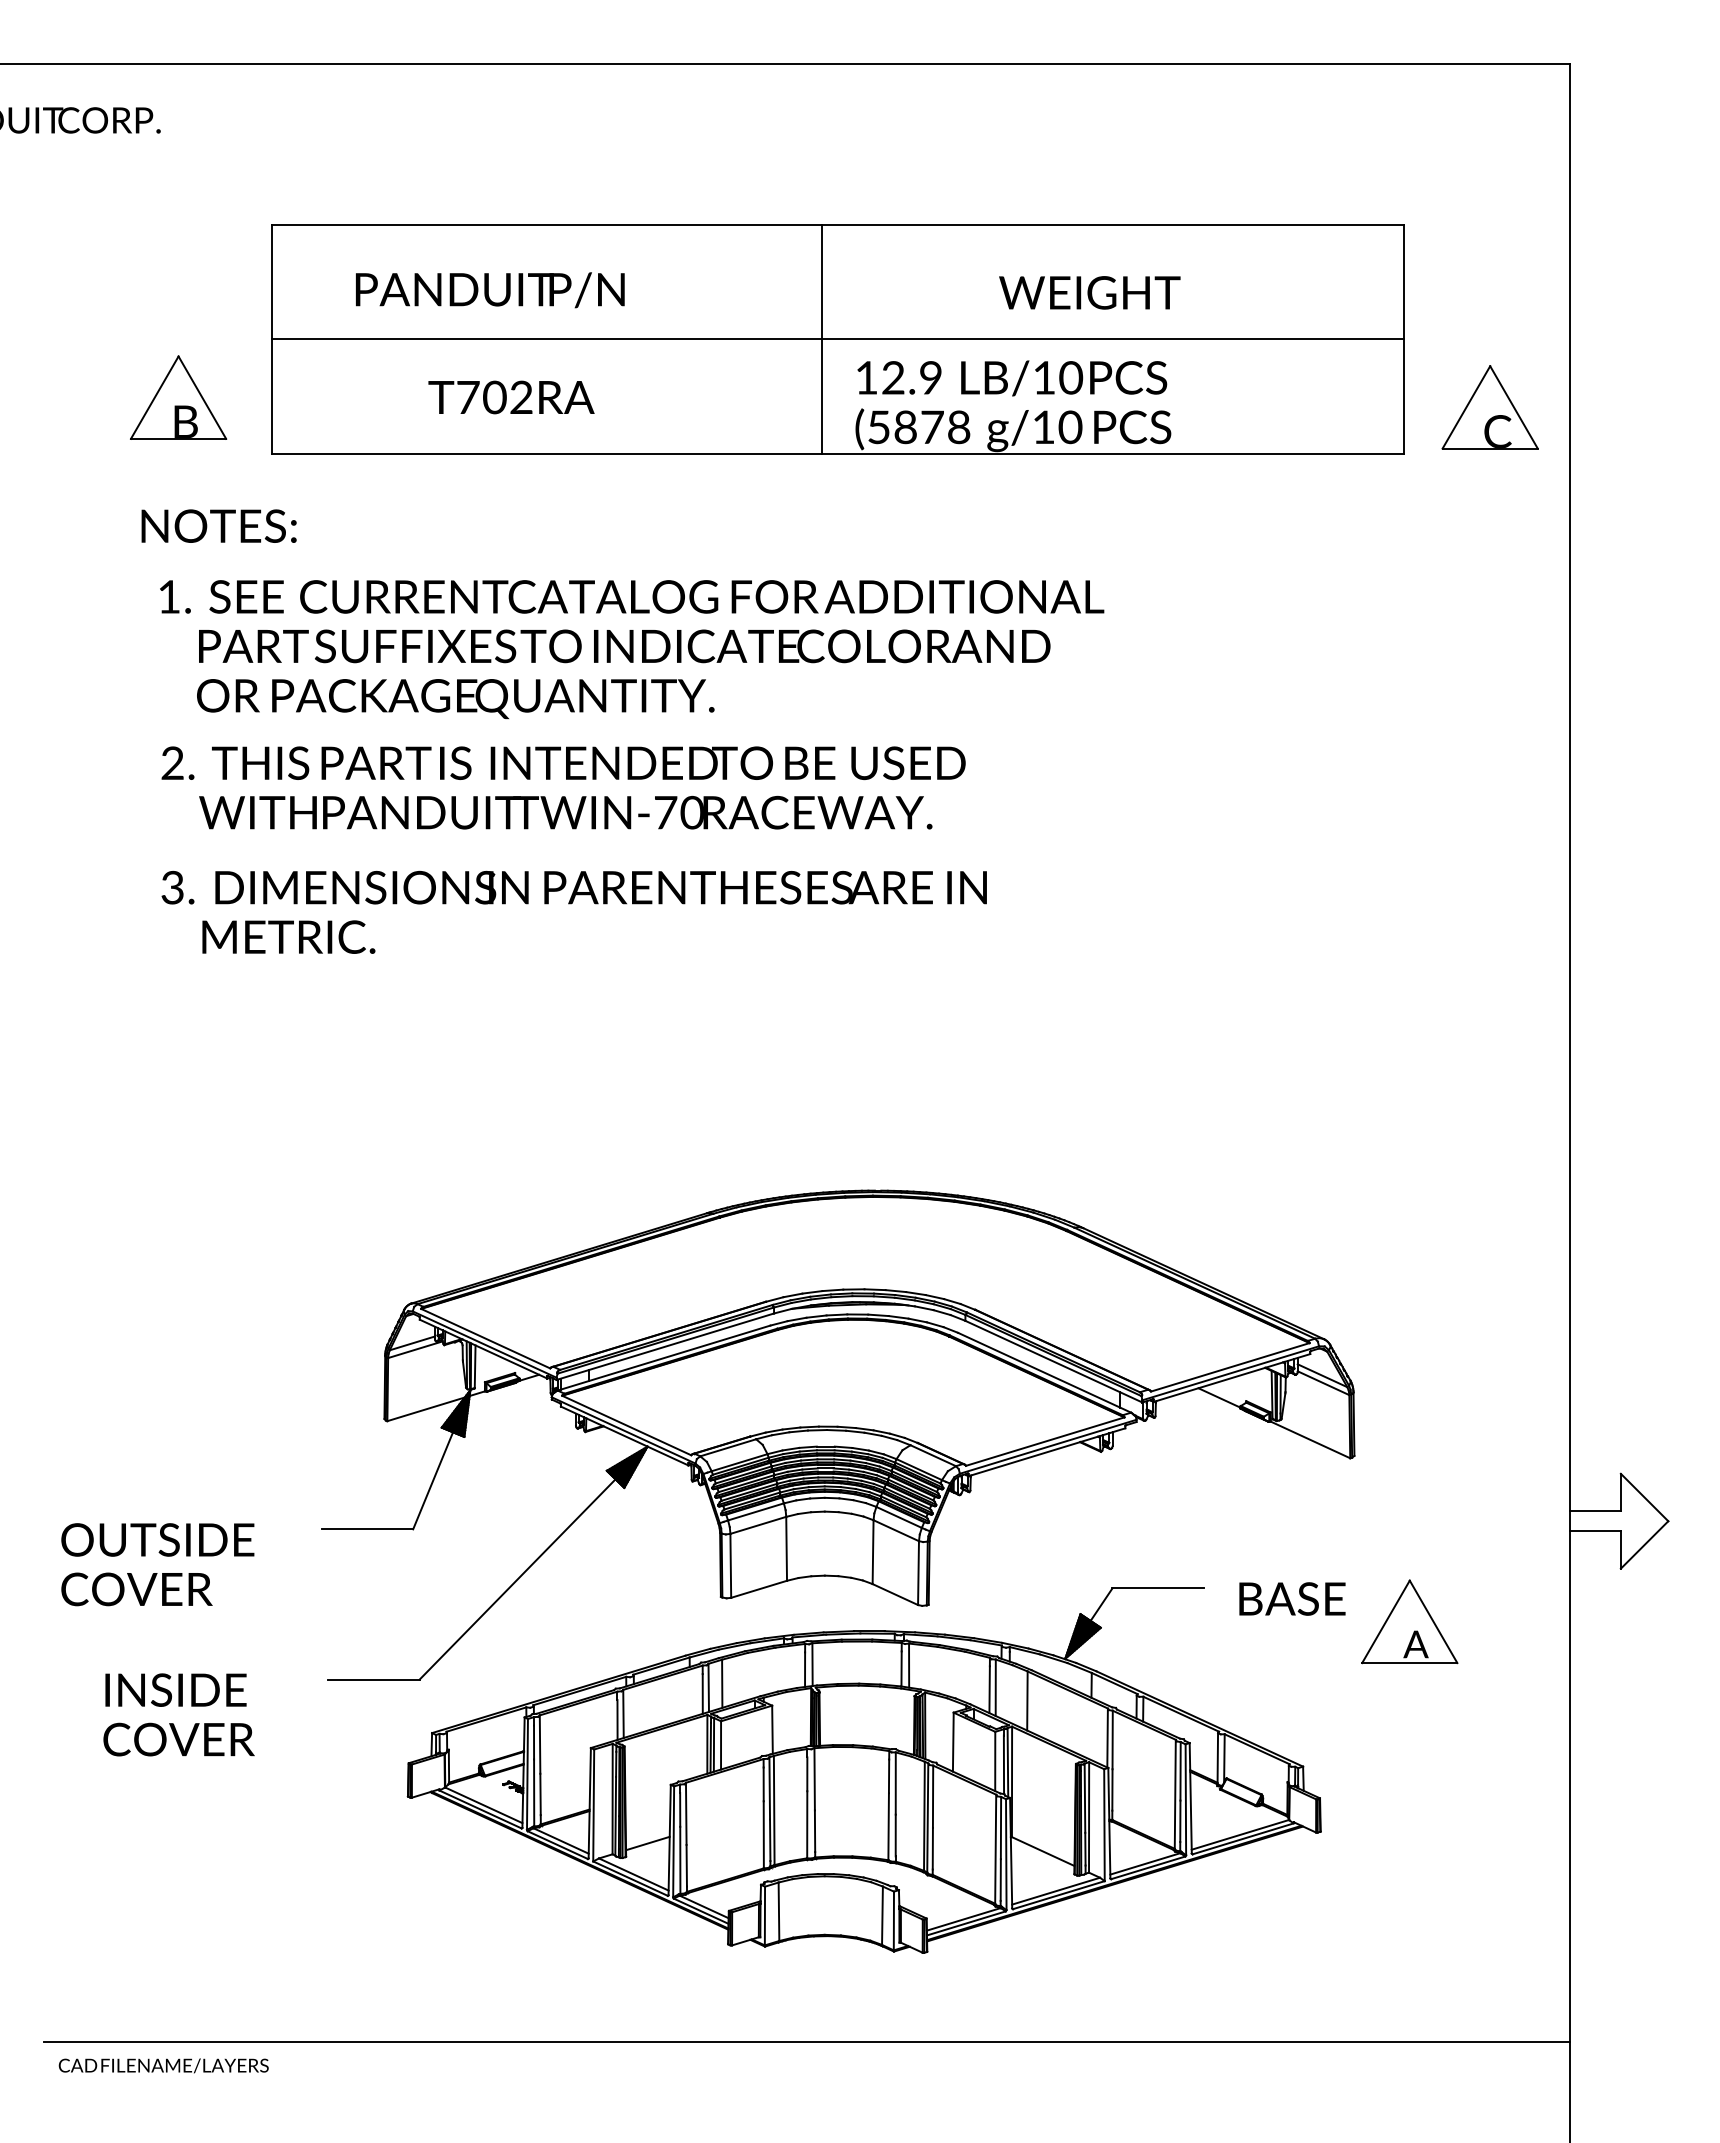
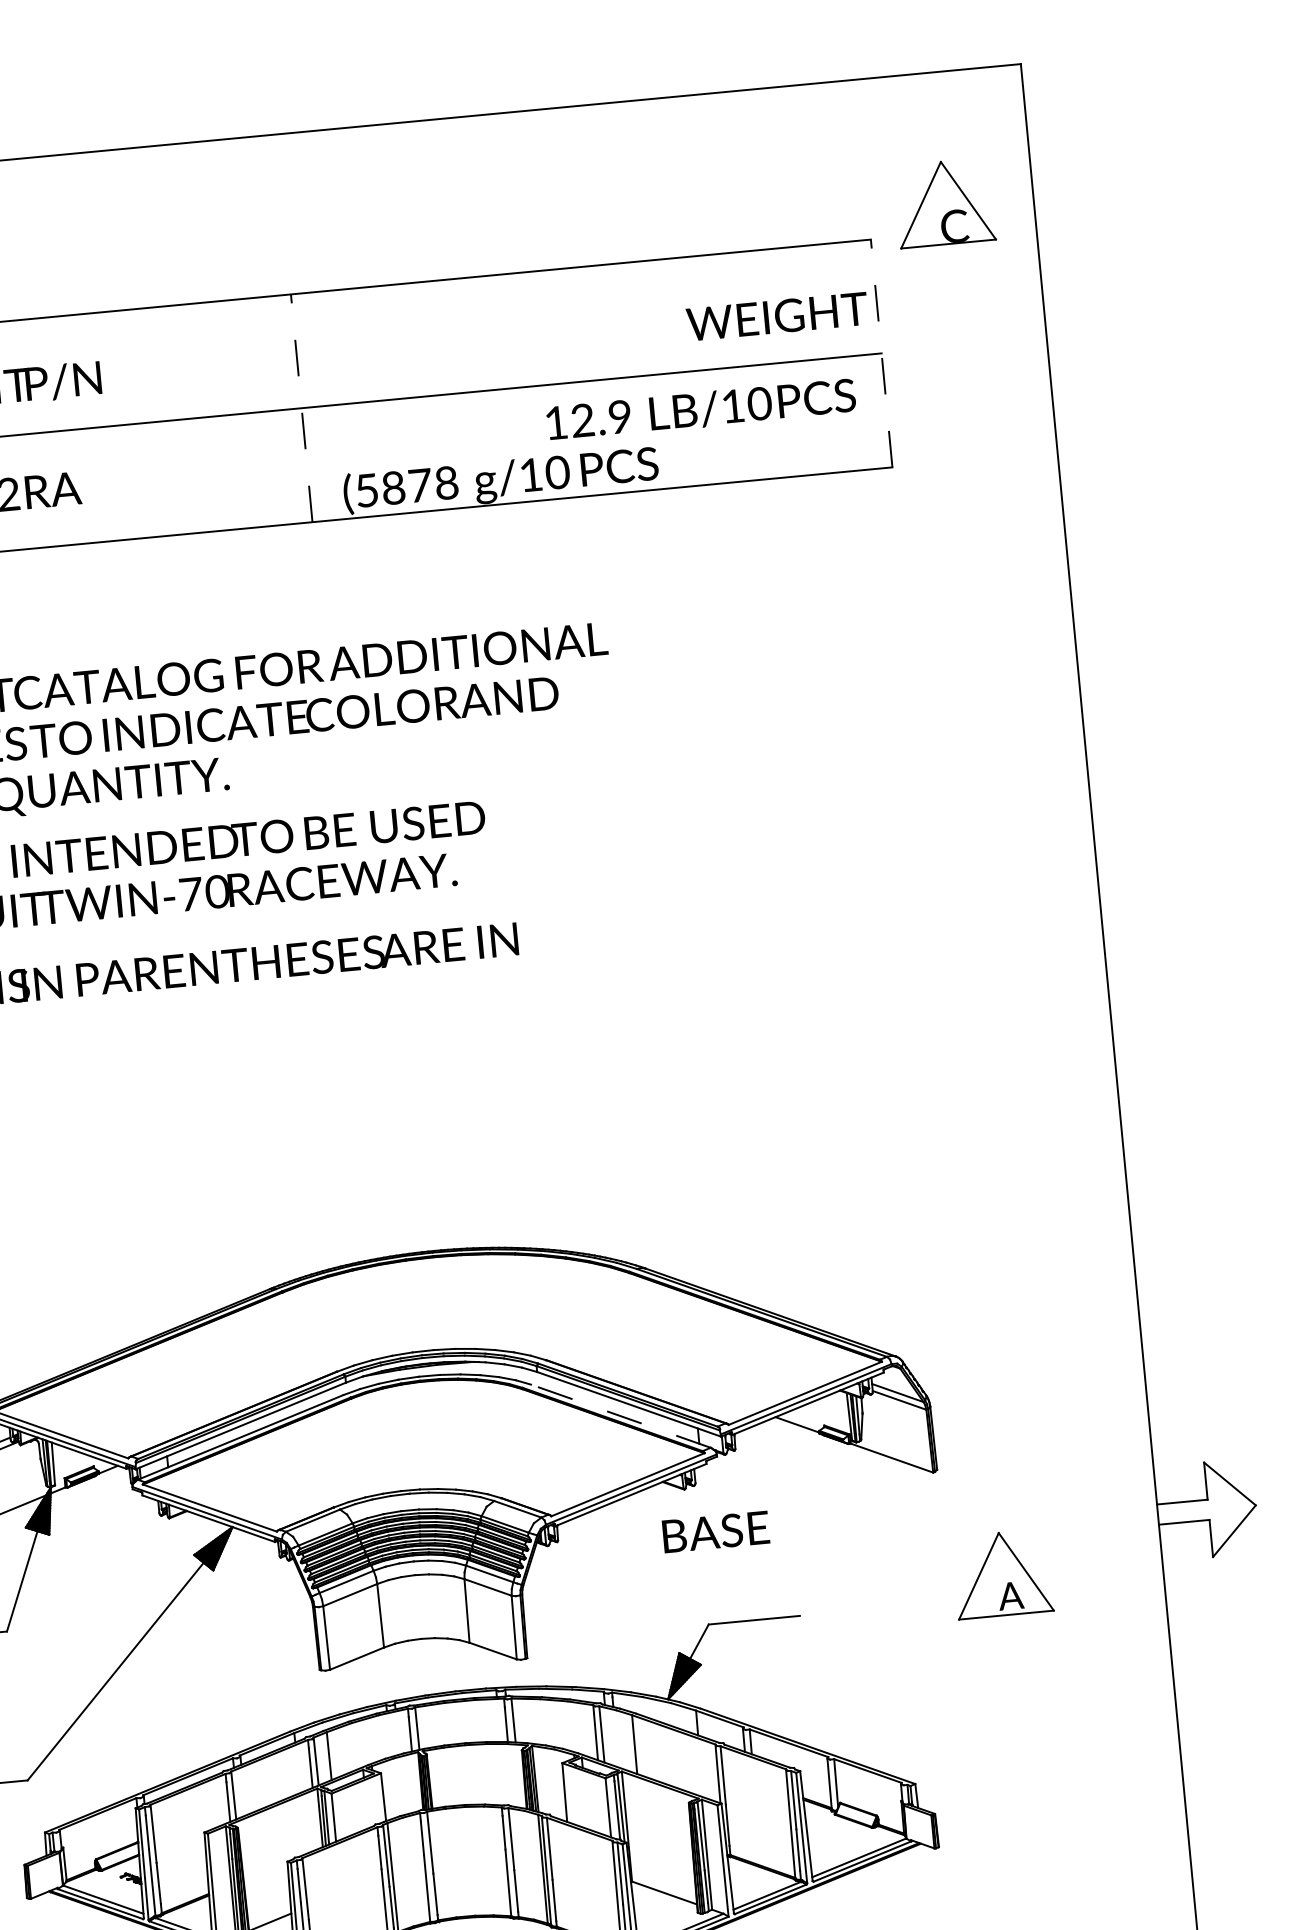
text: (1089, 292) -> (776, 316), moved
line: (821, 338) -> (301, 407), solid -> dashed
line: (1404, 338) -> (881, 352), solid -> dashed
text: (1012, 378) -> (701, 409), moved
part: (1489, 407) -> (944, 203), moved
line: (1044, 1372) -> (620, 1415), solid -> dashed
text: (1292, 1598) -> (716, 1531), moved
part: (1409, 1621) -> (1002, 1573), moved

